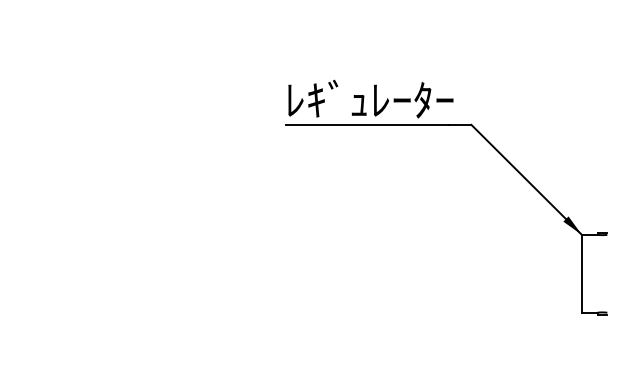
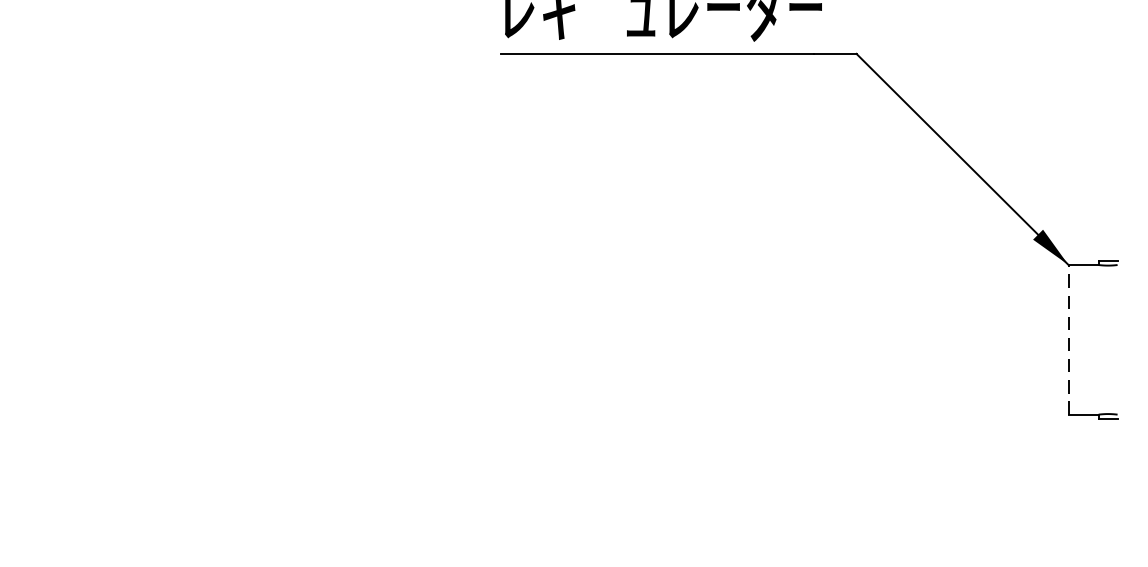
line: (581, 273) -> (1067, 339), solid -> dashed

